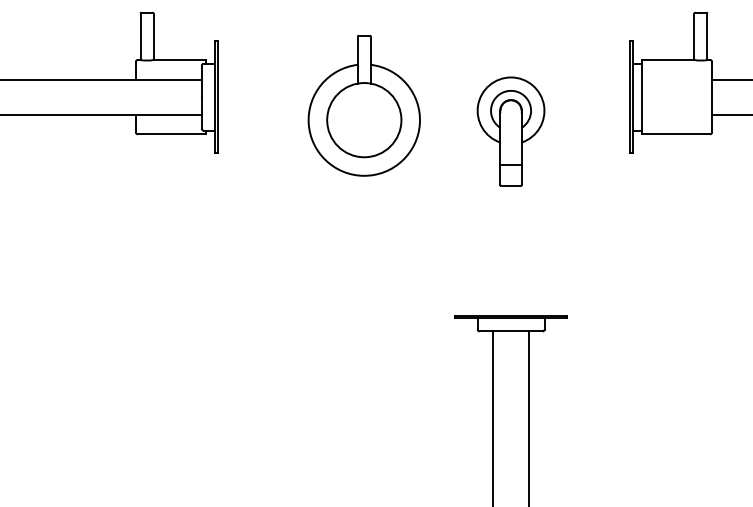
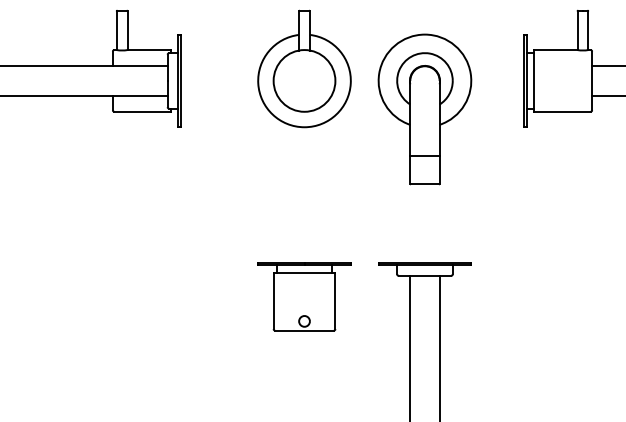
part: (363, 105) -> (303, 68), moved
part: (510, 131) -> (424, 109), size x1.67
part: (366, 356) -> (304, 296), added

